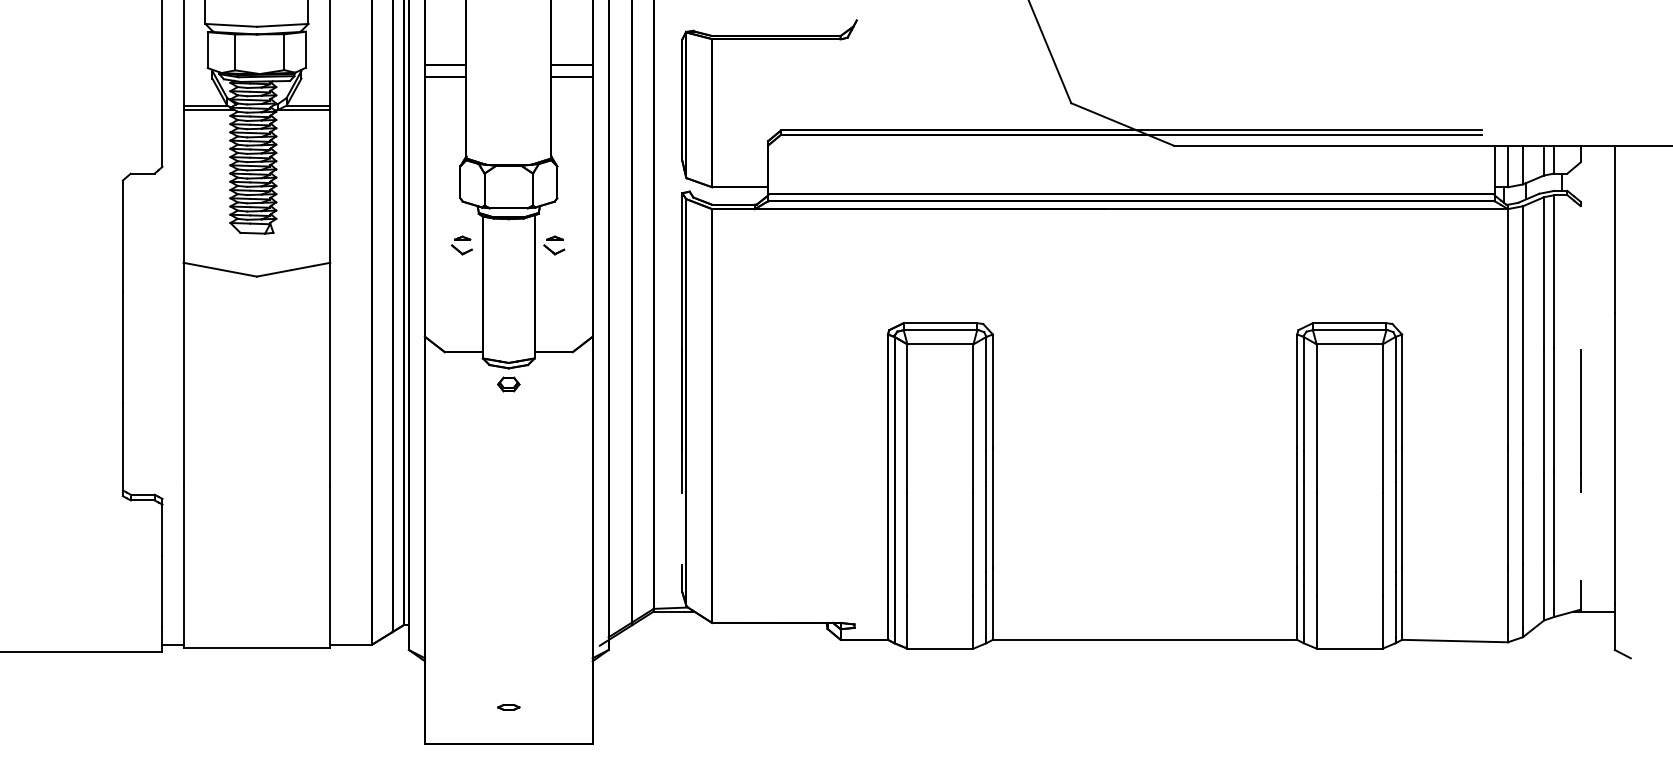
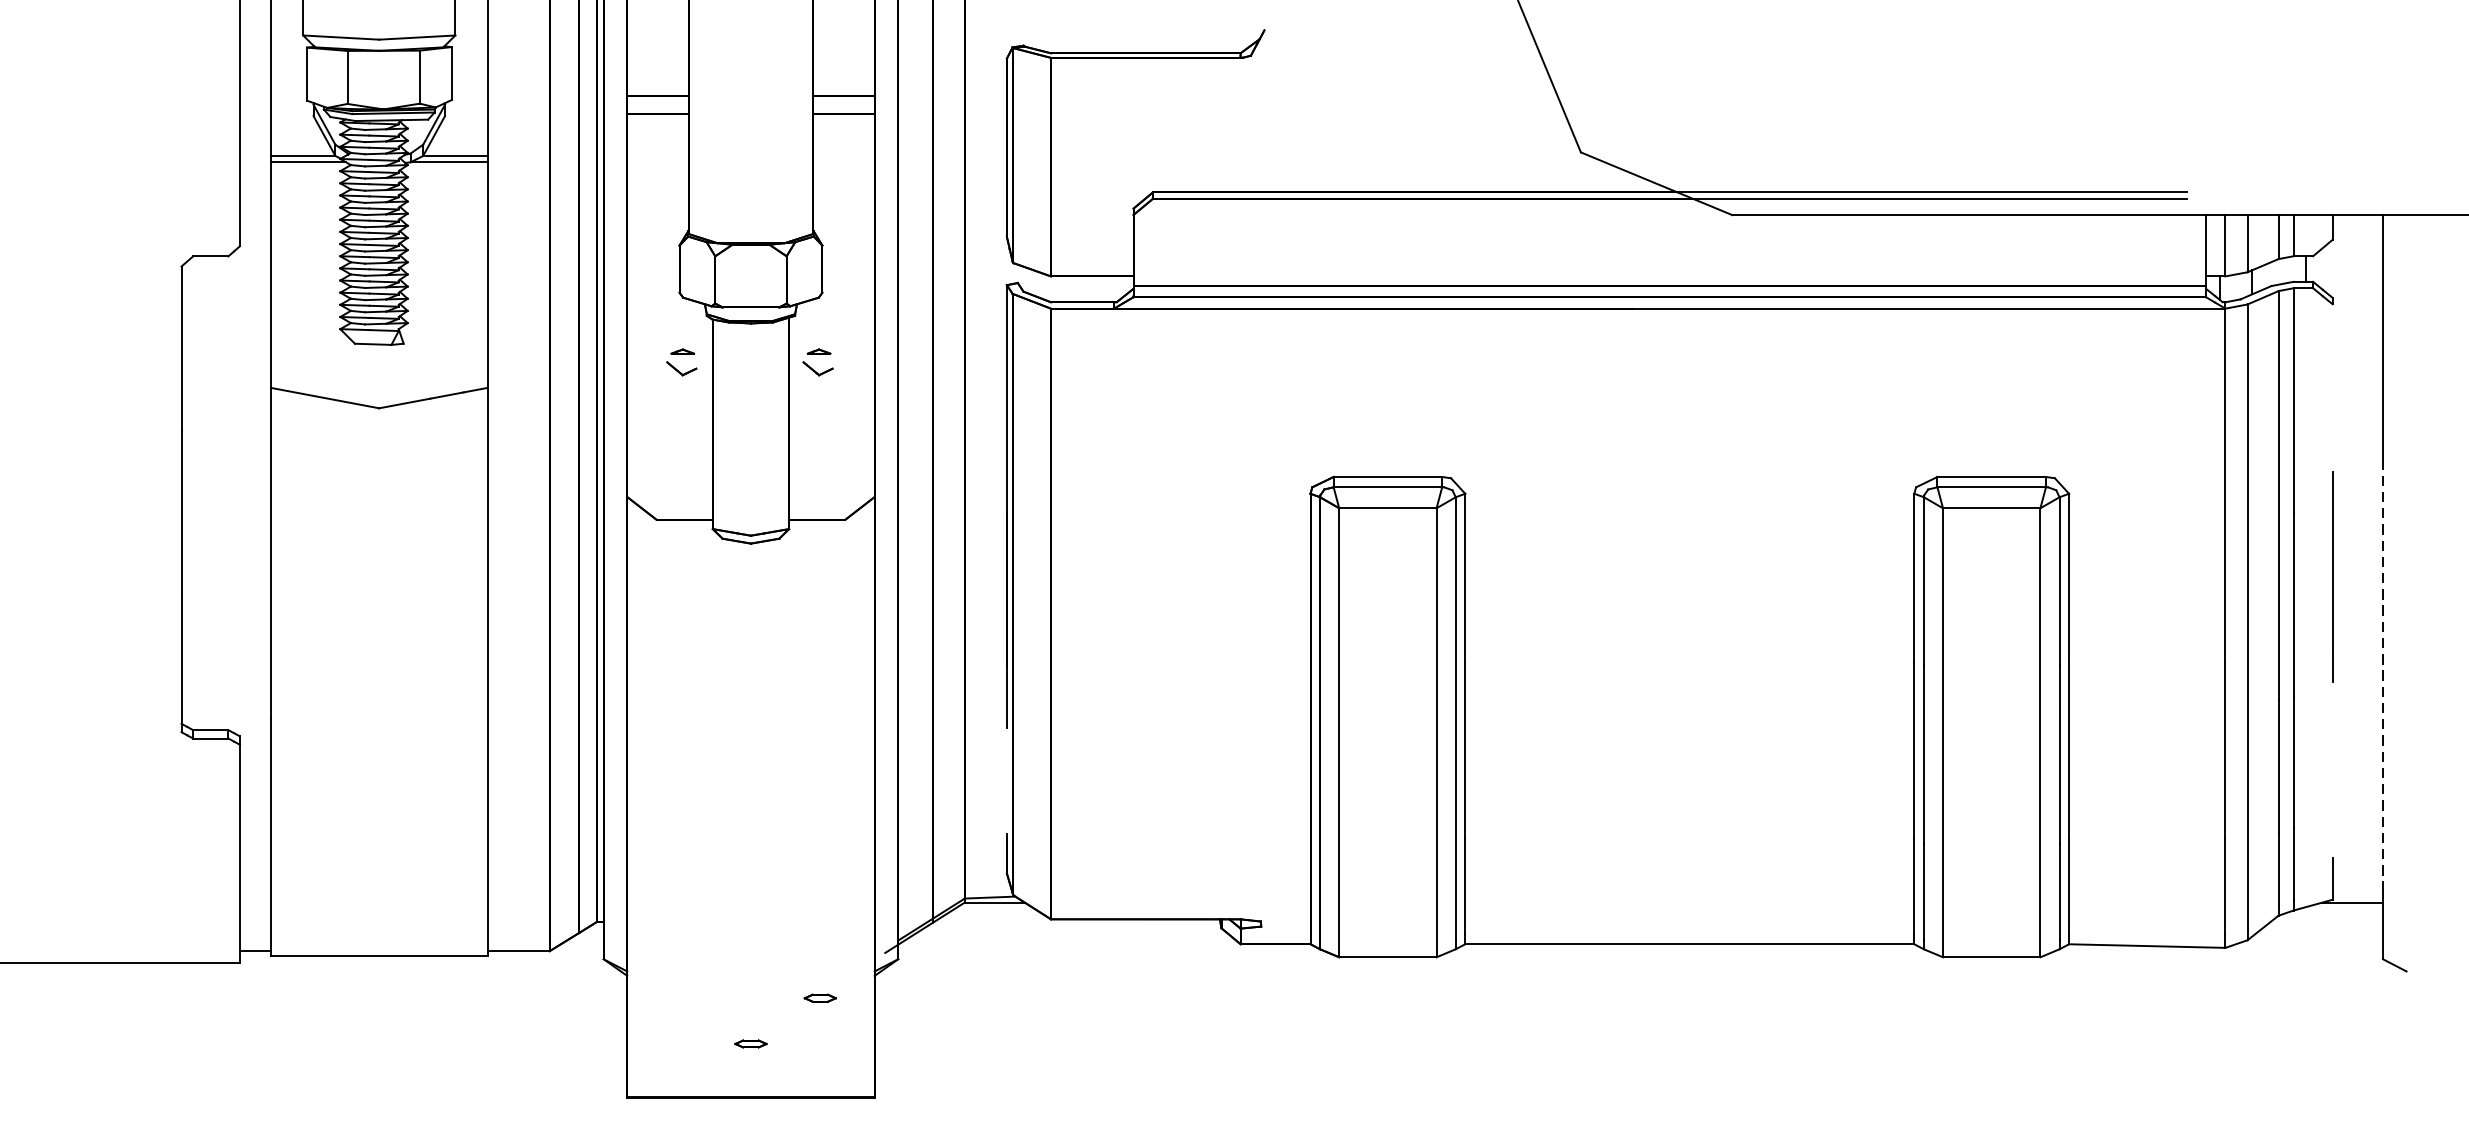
part: (508, 384) -> (750, 567), removed
line: (1580, 420) -> (2332, 576), moved
line: (1614, 458) -> (2382, 676), solid -> dashed
part: (555, 676) -> (819, 998), added

